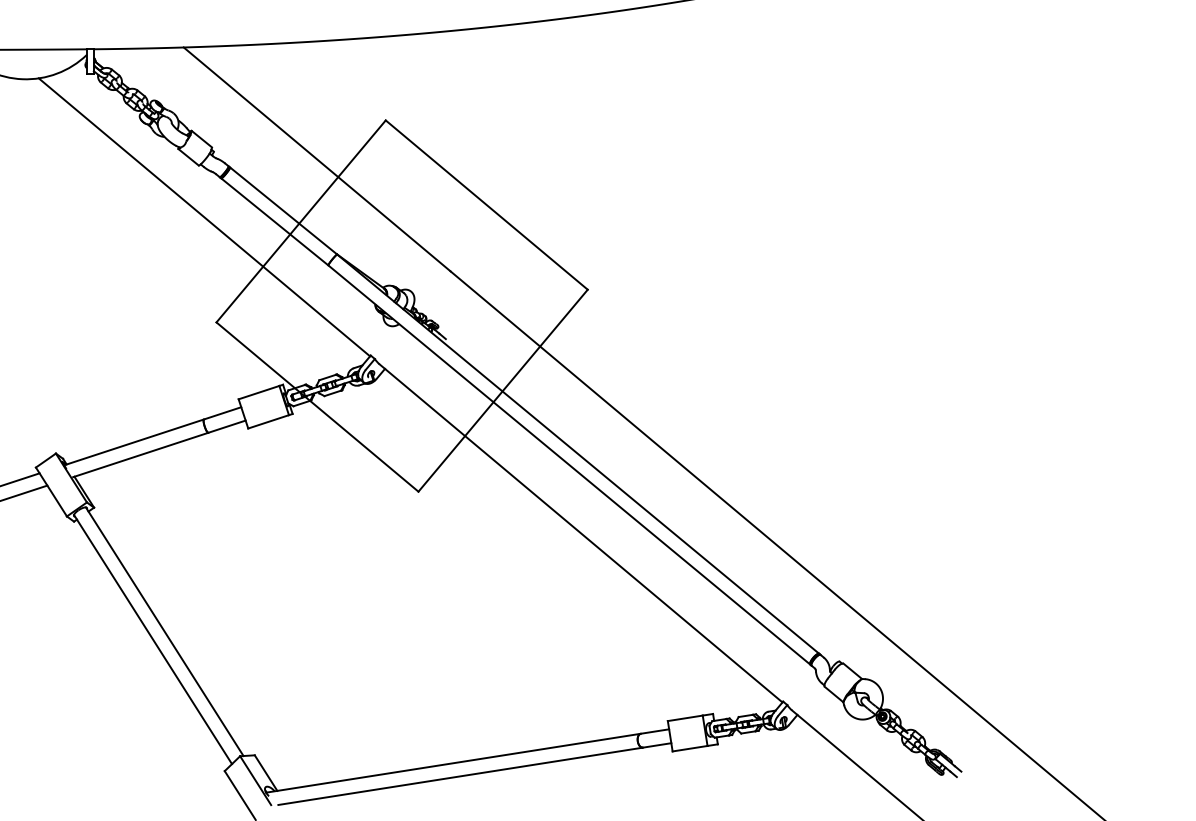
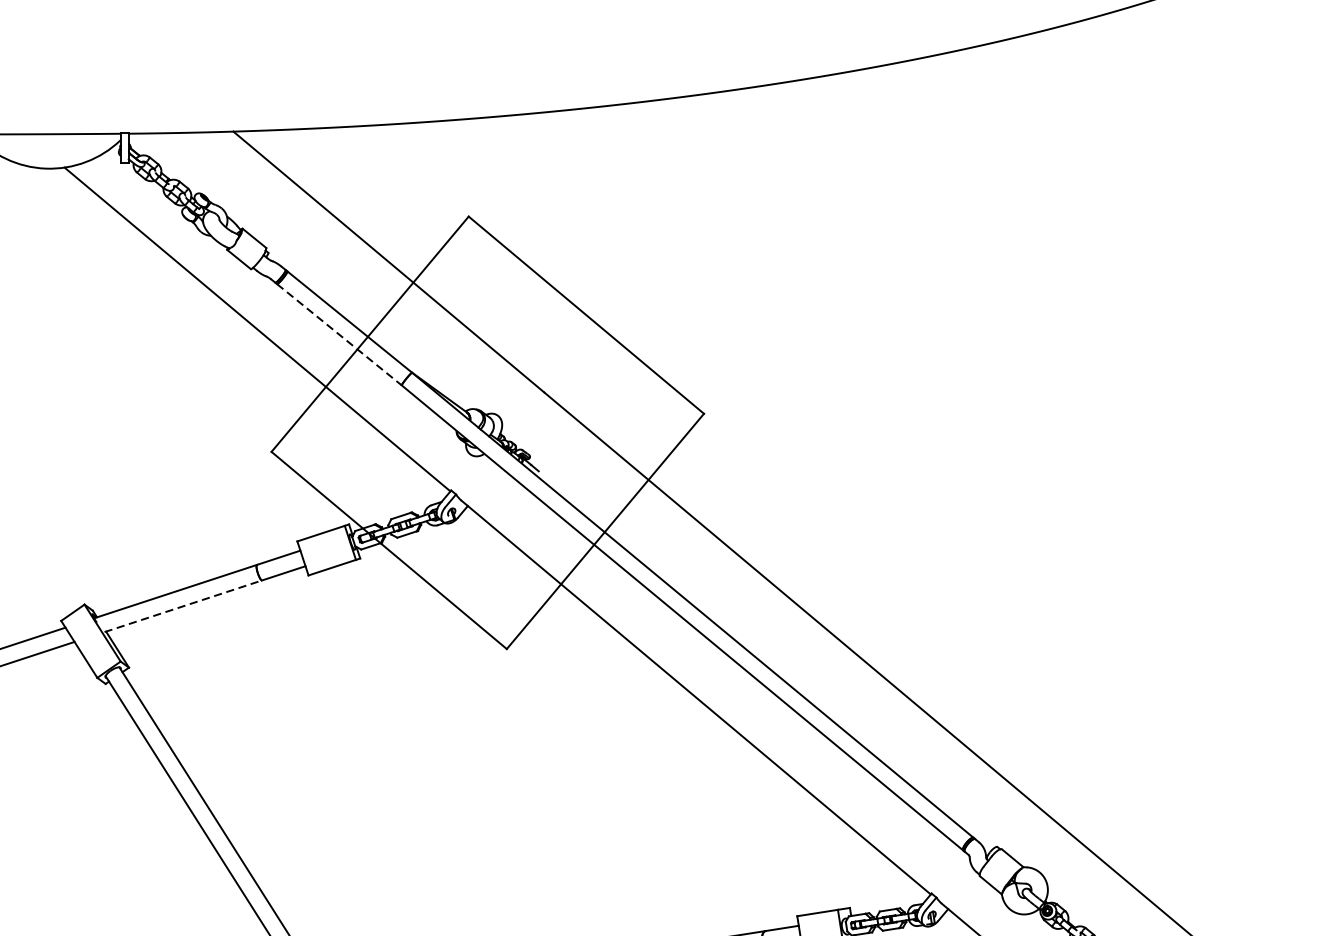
line: (274, 221) -> (339, 334), solid -> dashed
line: (141, 454) -> (184, 605), solid -> dashed

